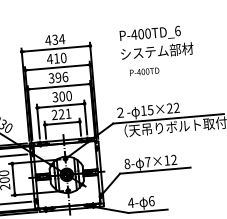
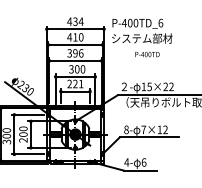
text: (156, 41) -> (142, 30), moved

